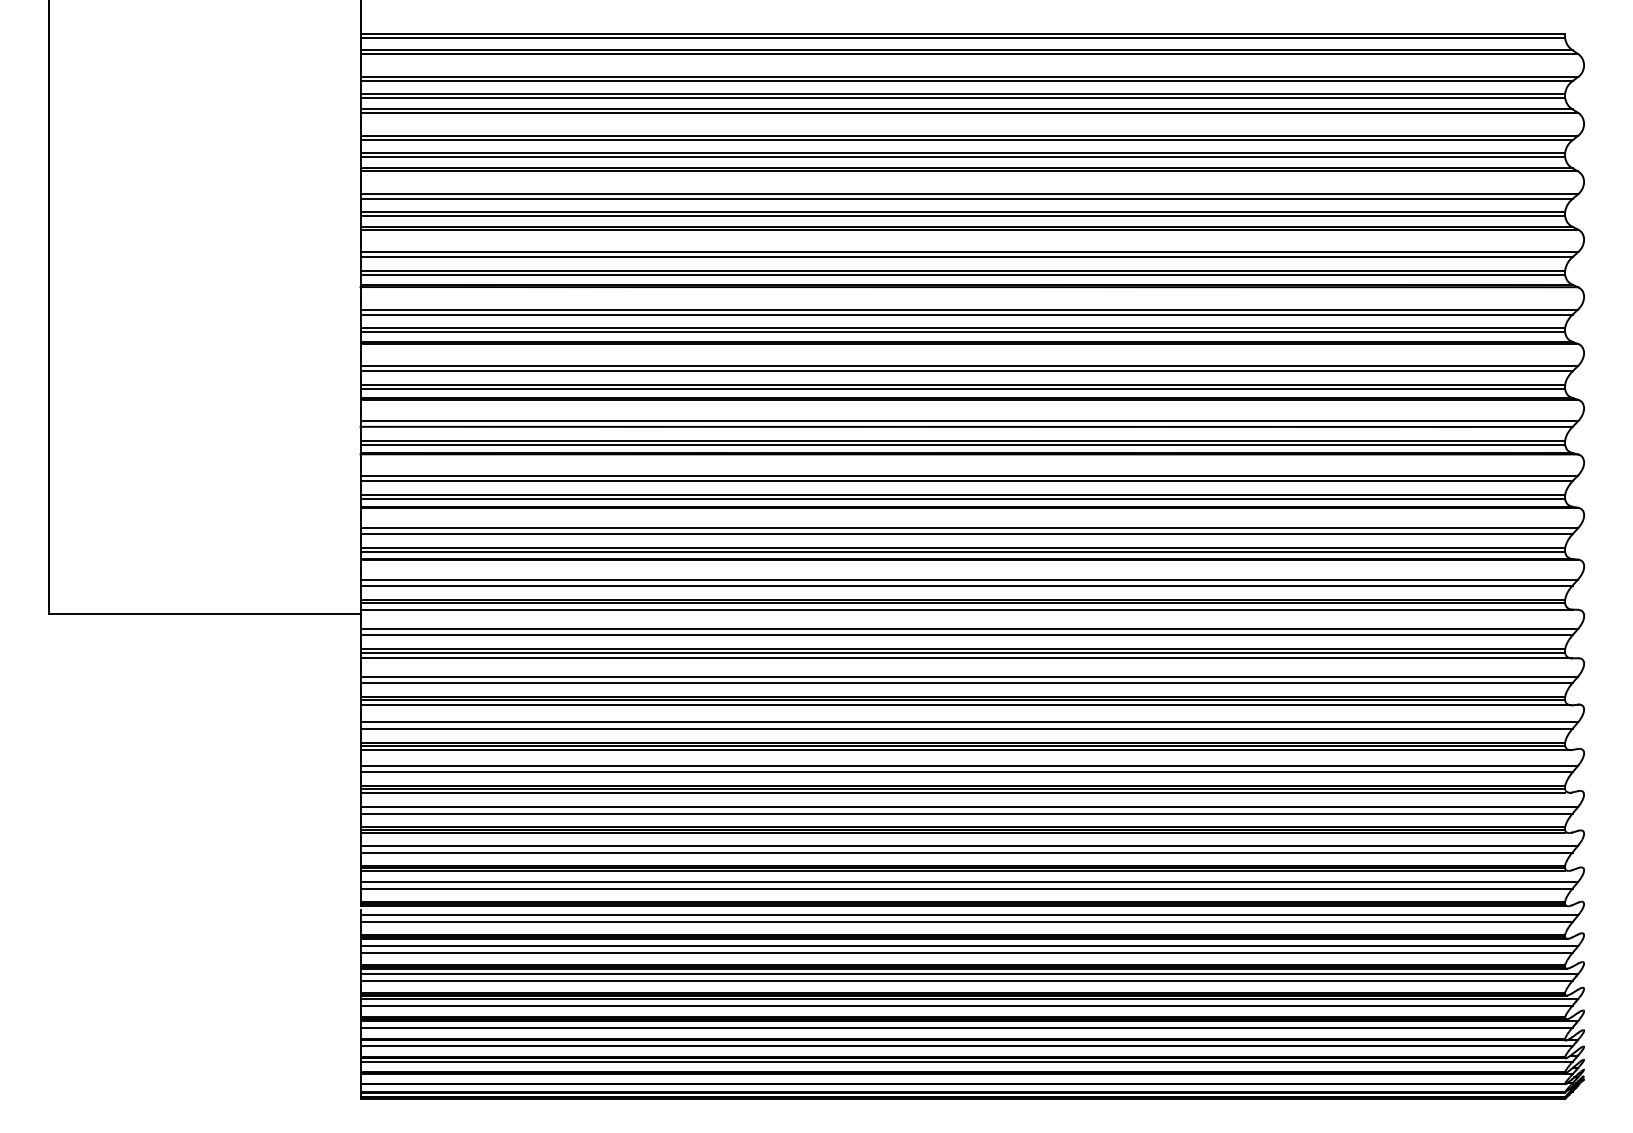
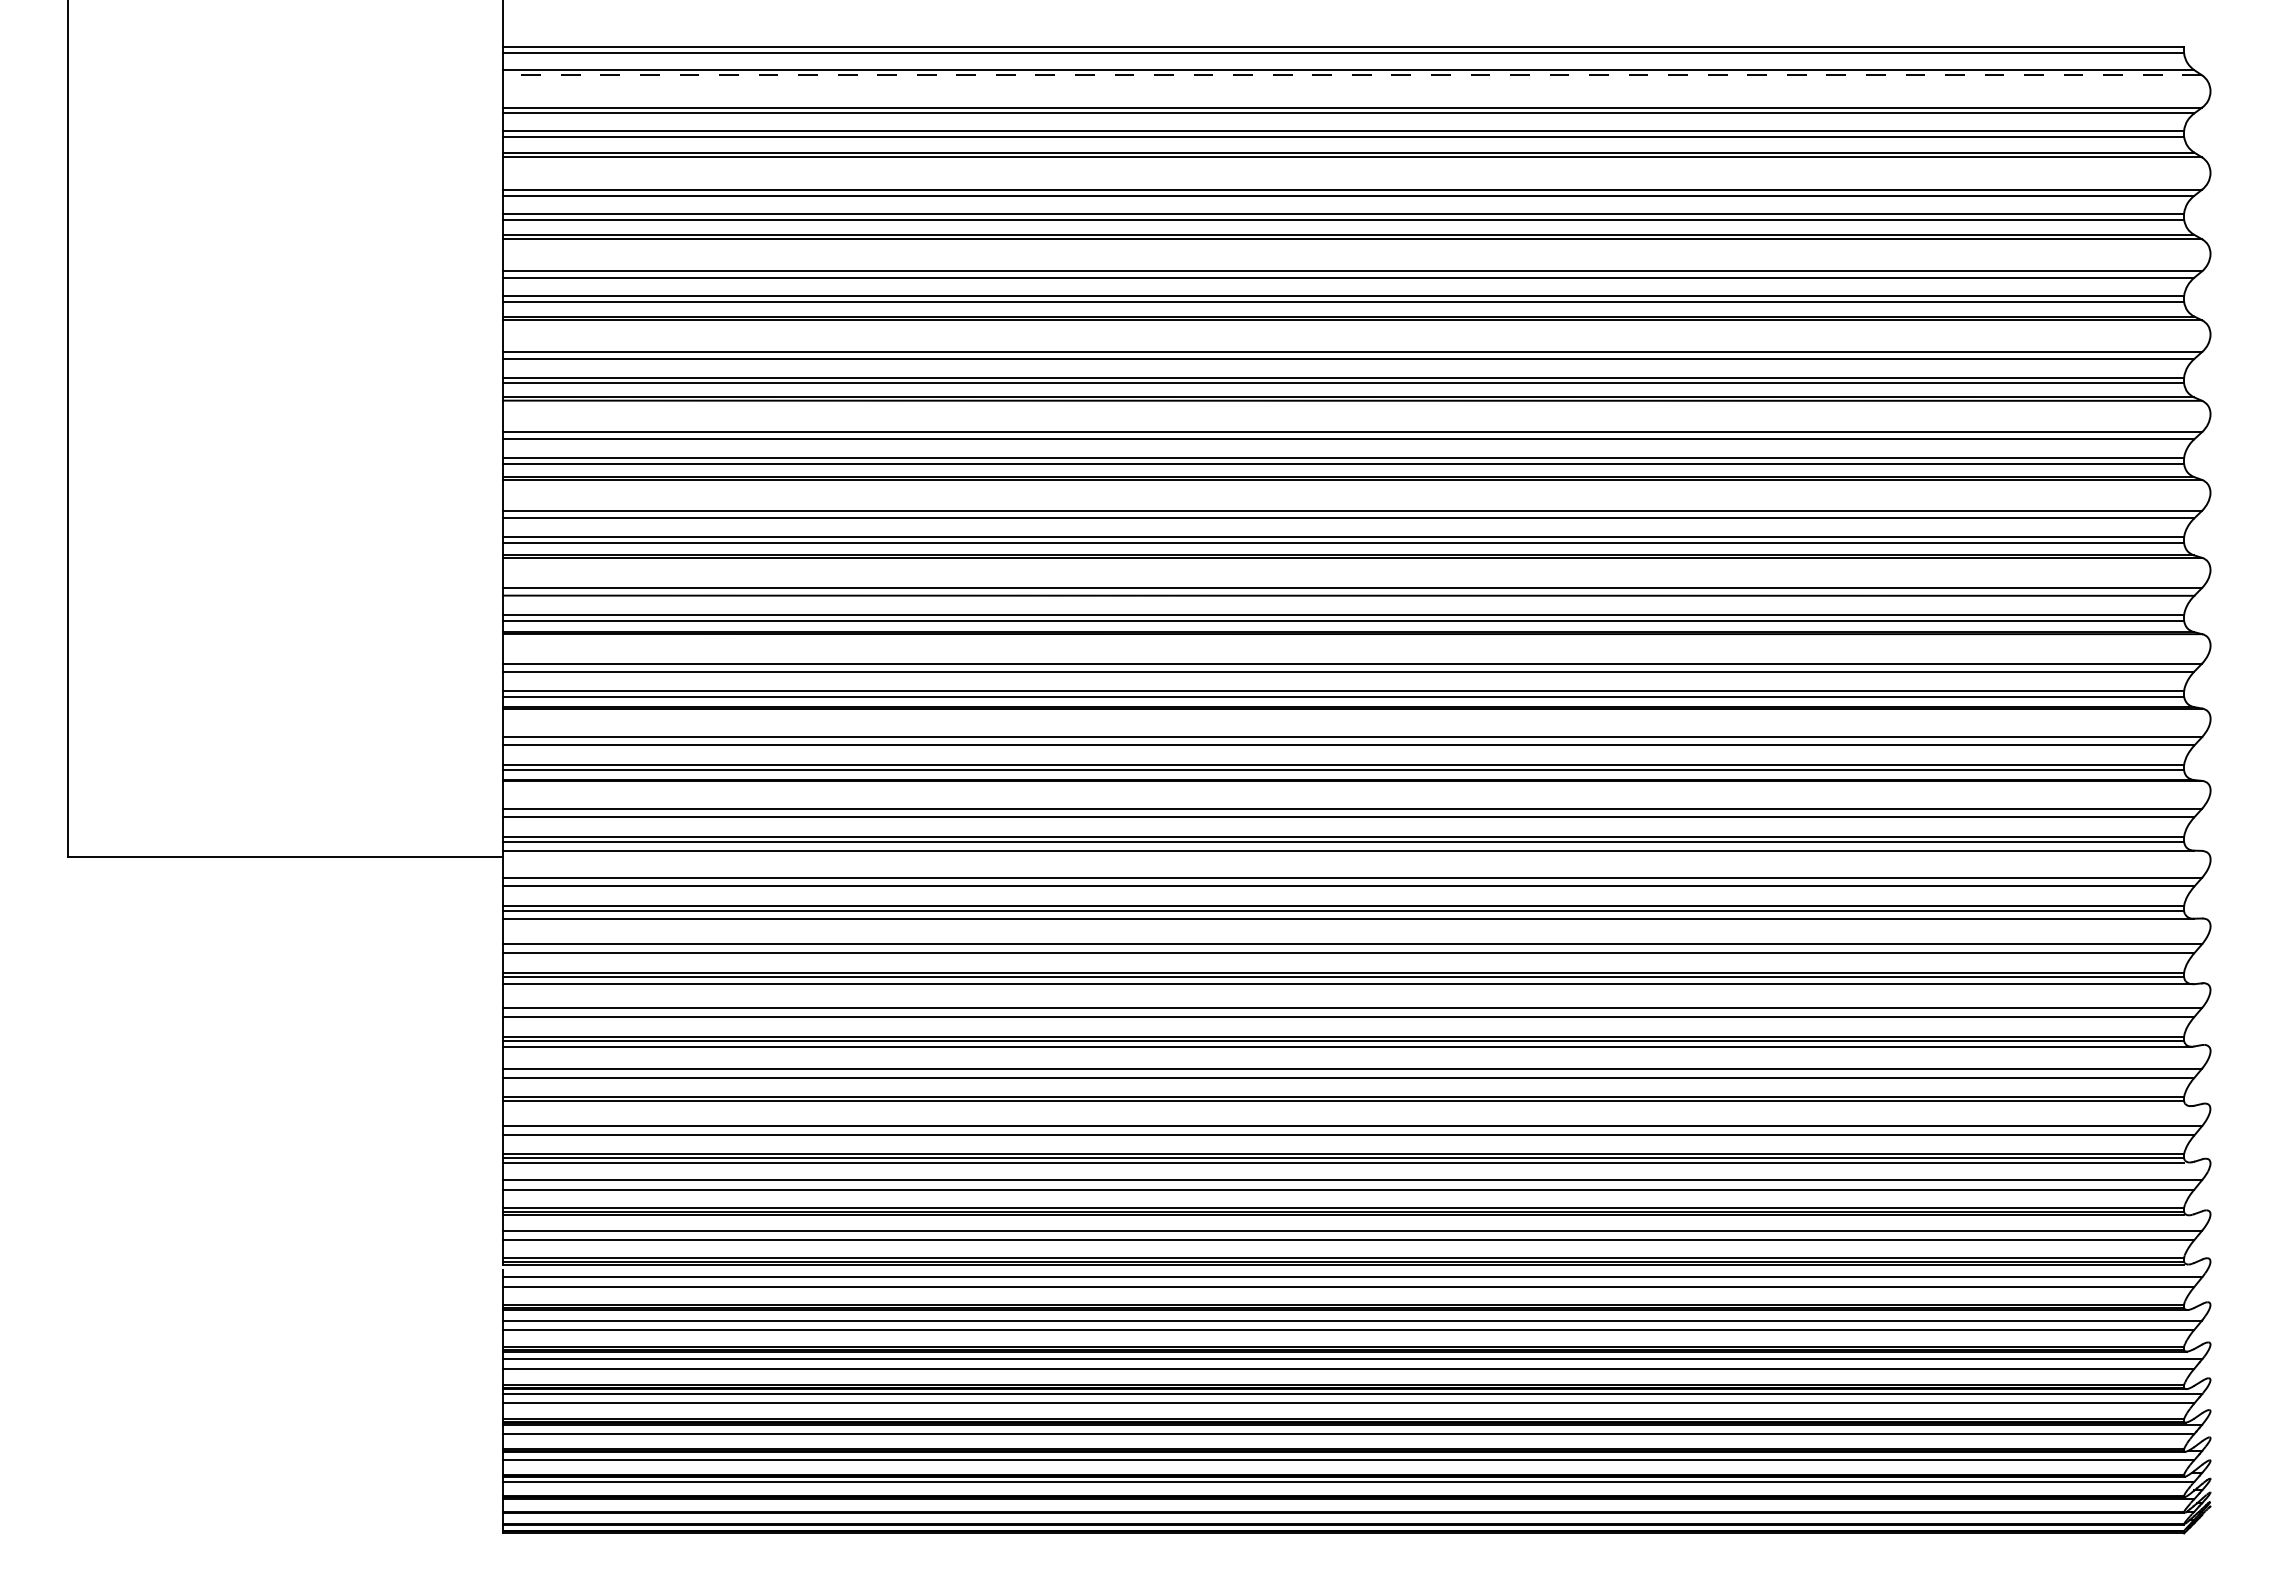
line: (969, 54) -> (1352, 75), solid -> dashed
line: (962, 792) -> (1343, 1106), removed

